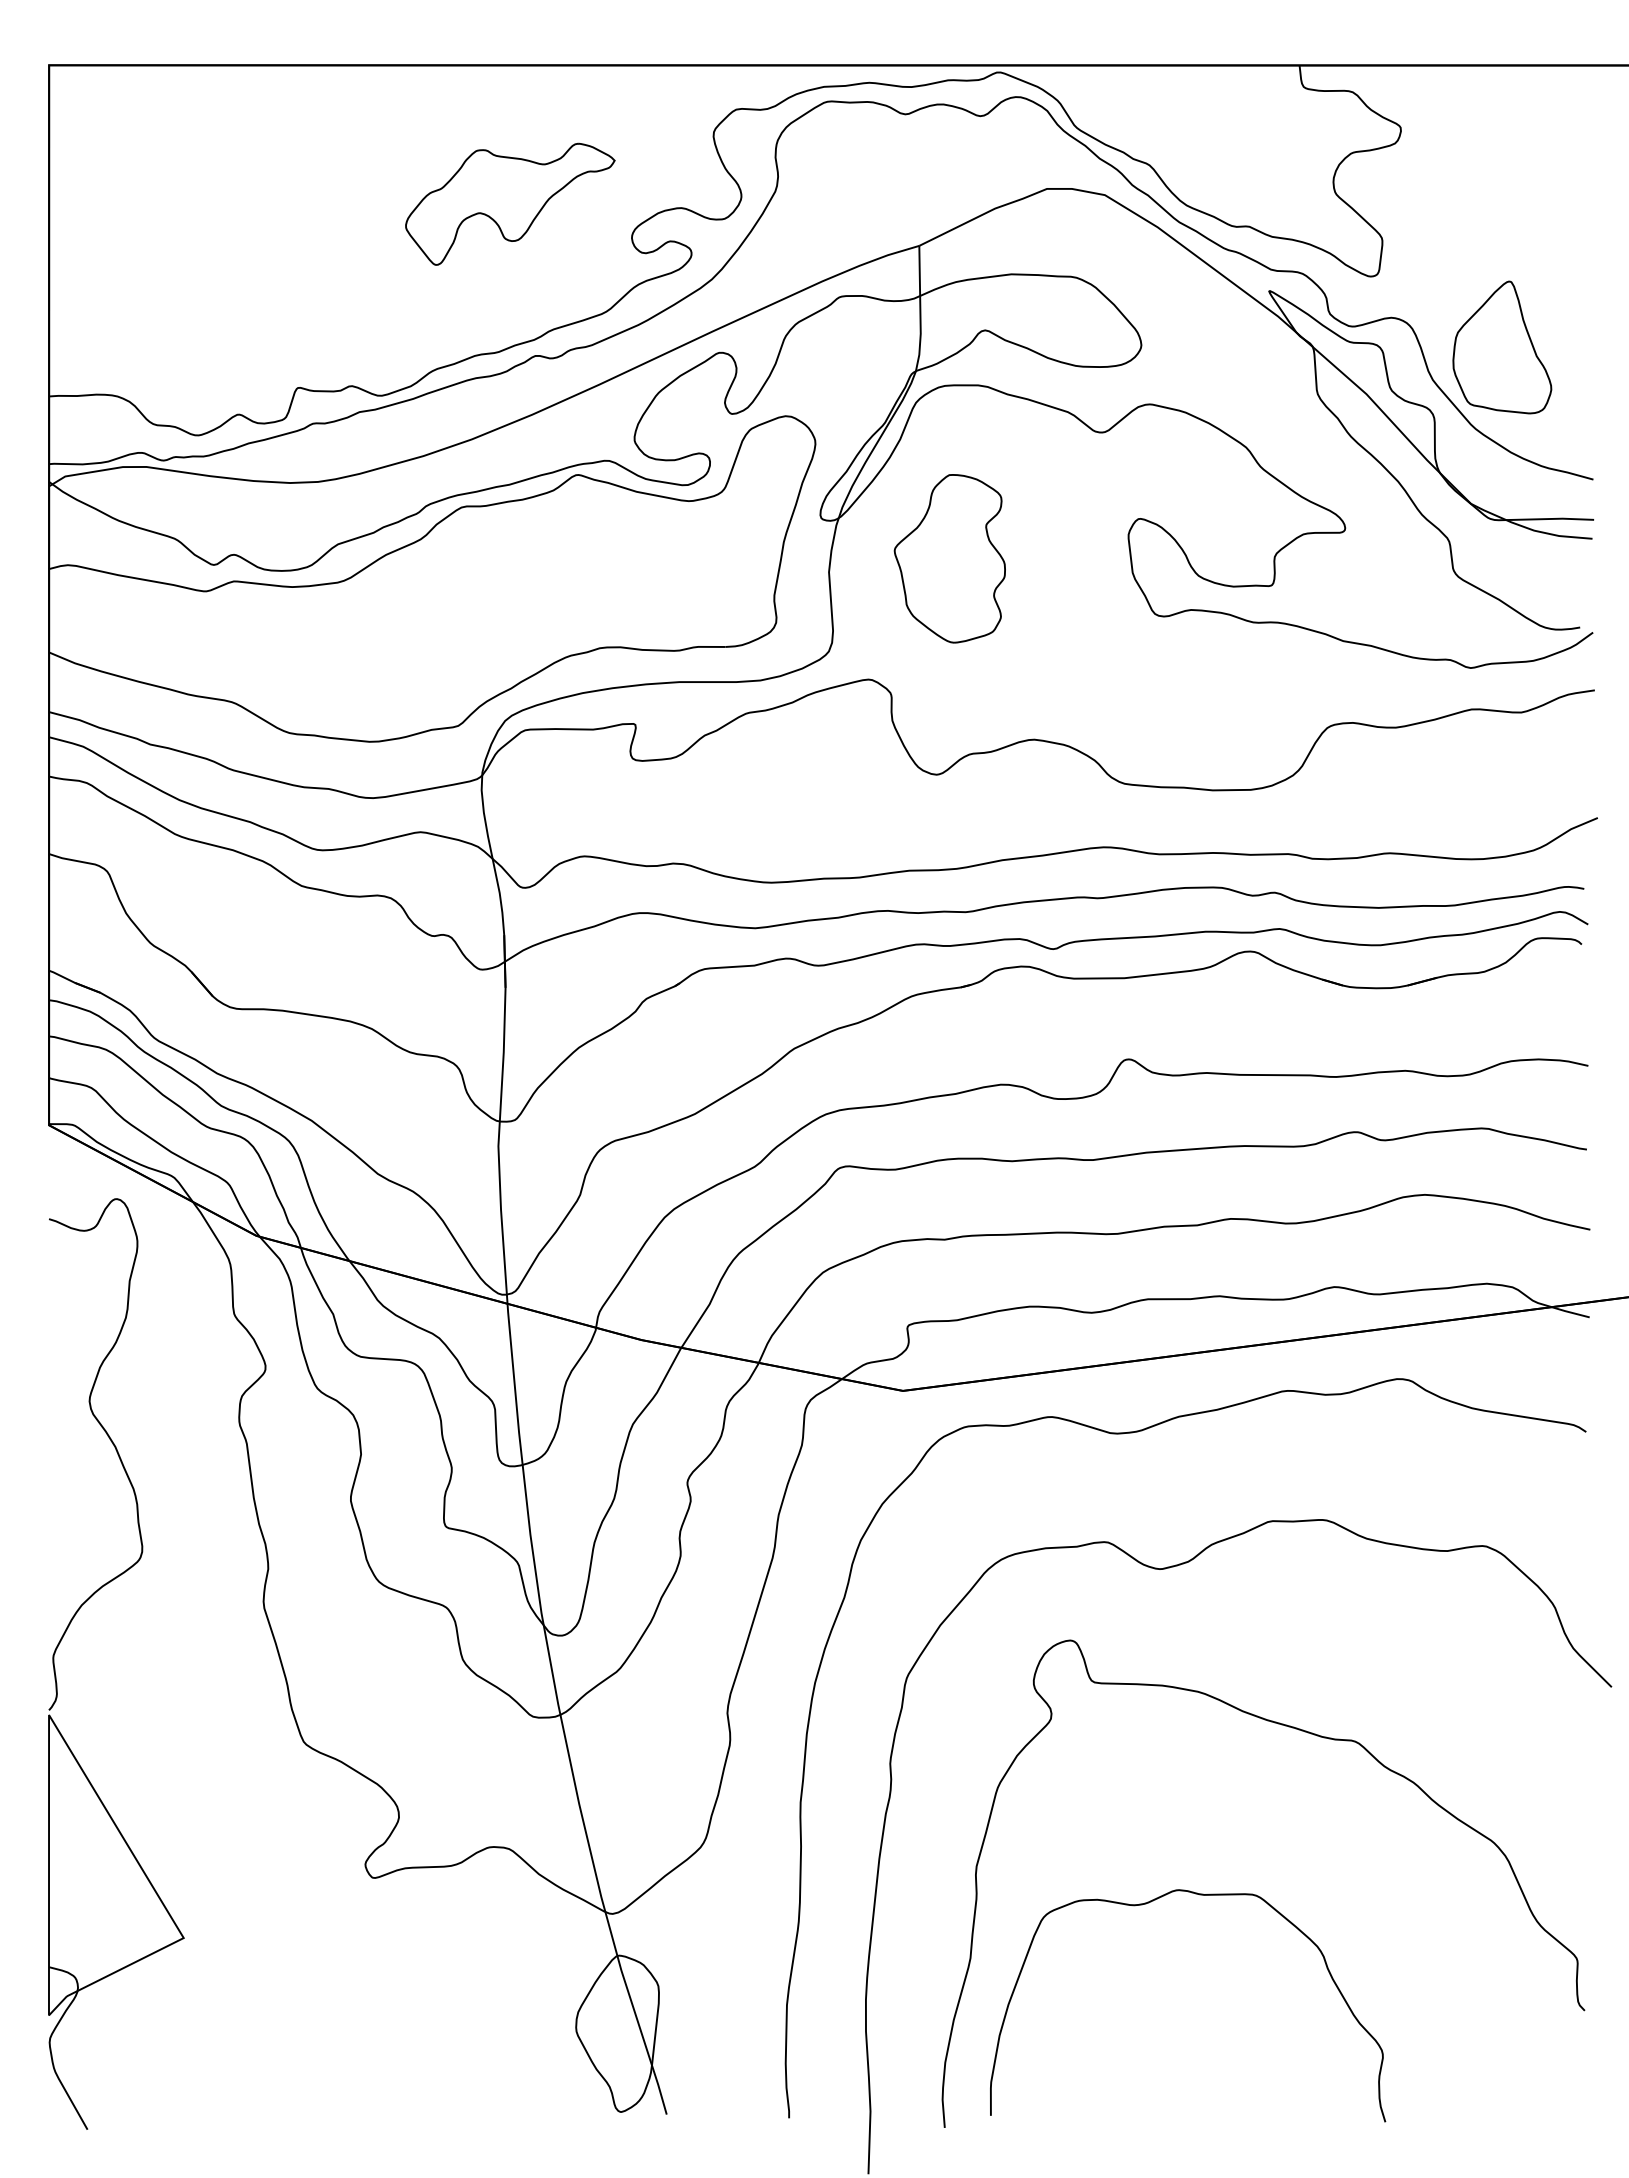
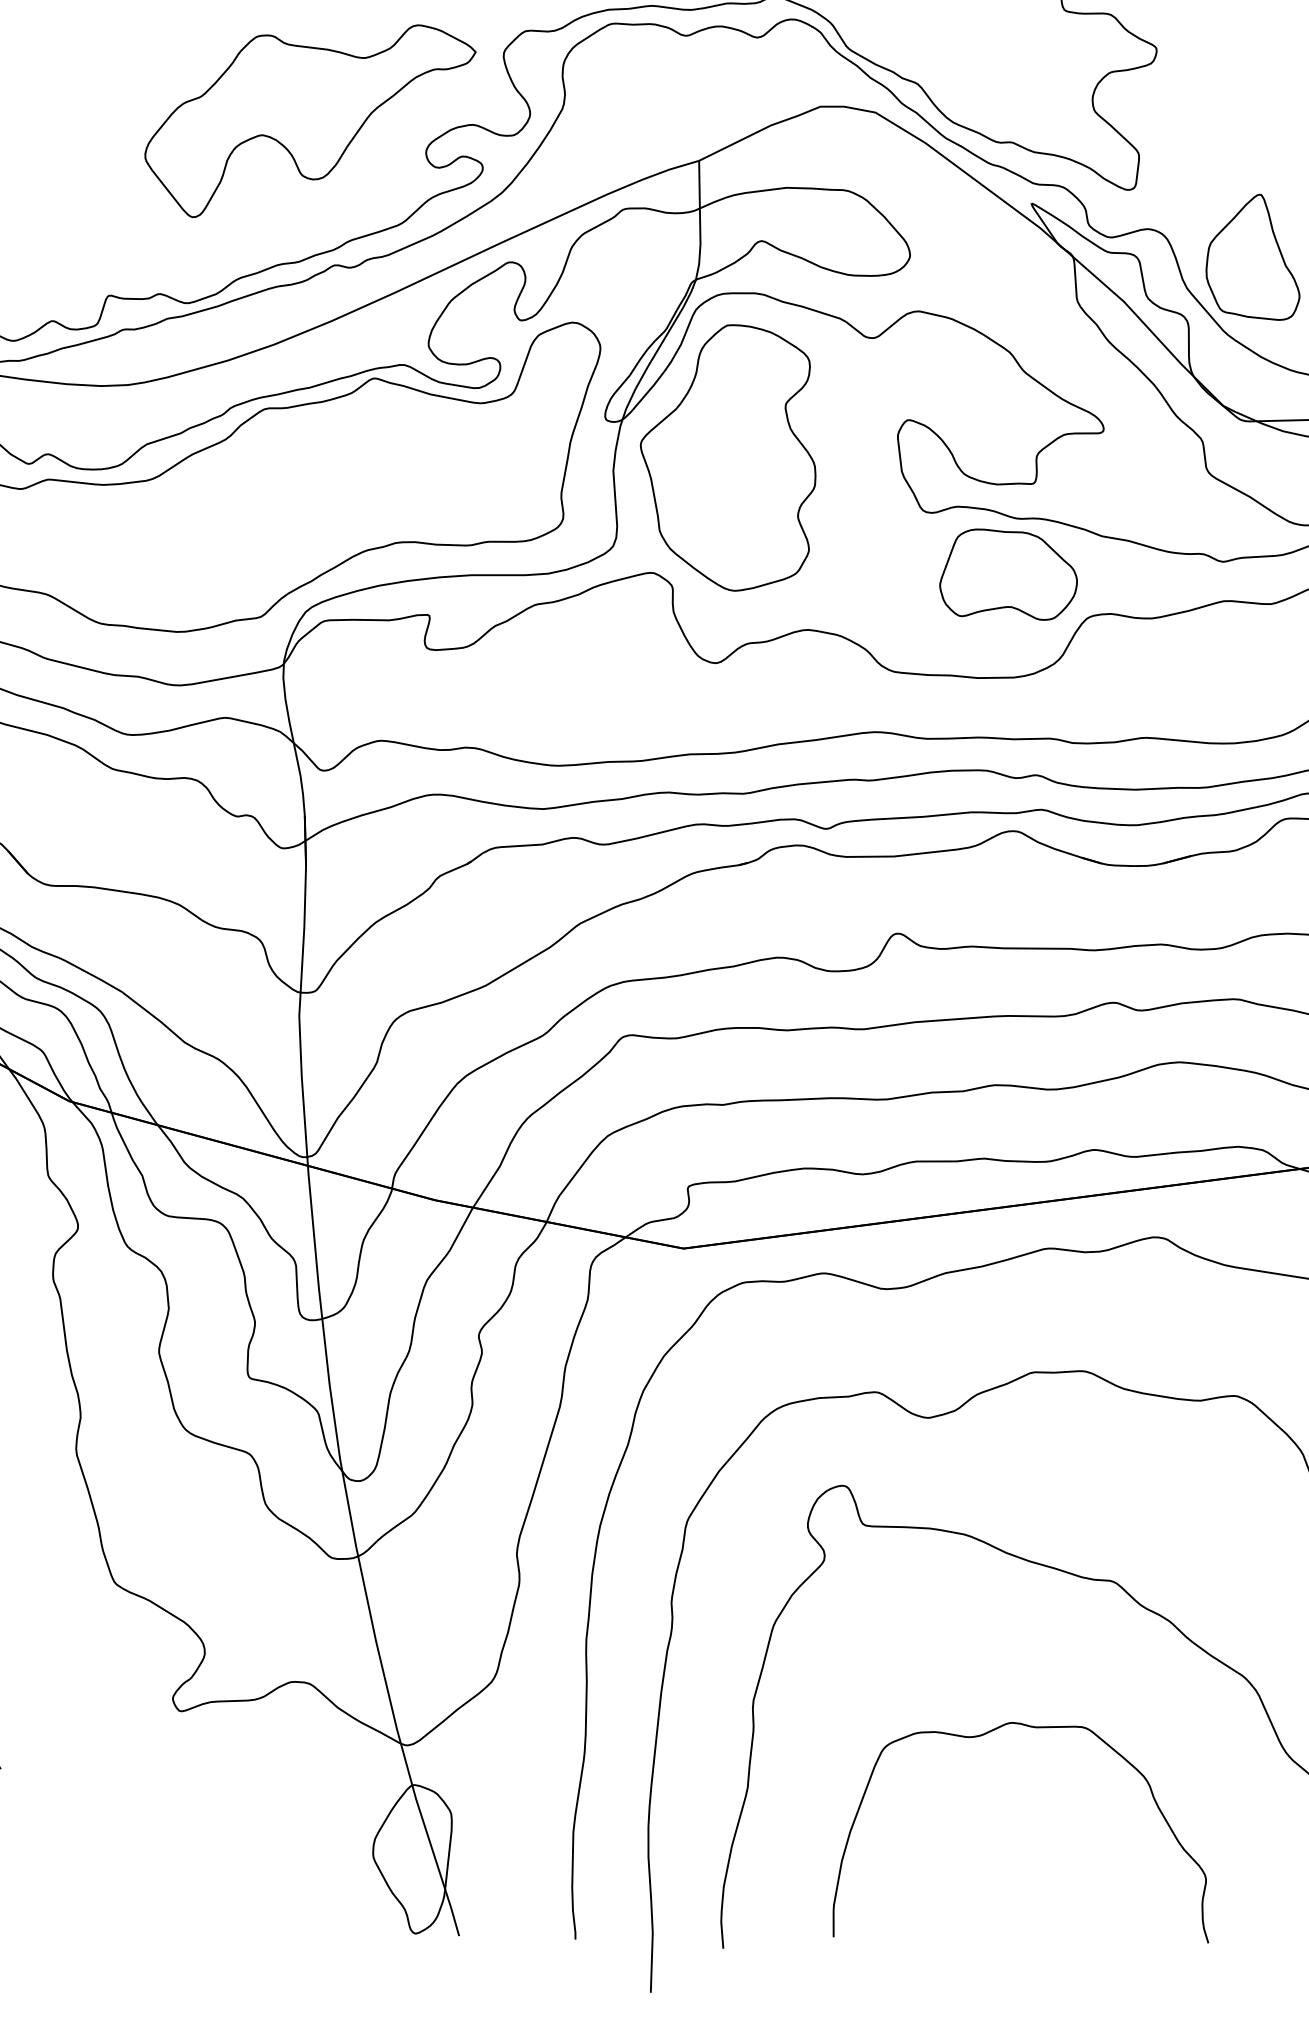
part: (510, 204) -> (310, 121), size x1.67
part: (949, 558) -> (727, 457), size x1.67
part: (1244, 681) -> (1008, 574), added
curve: (1146, 1904) -> (981, 1736), moved

